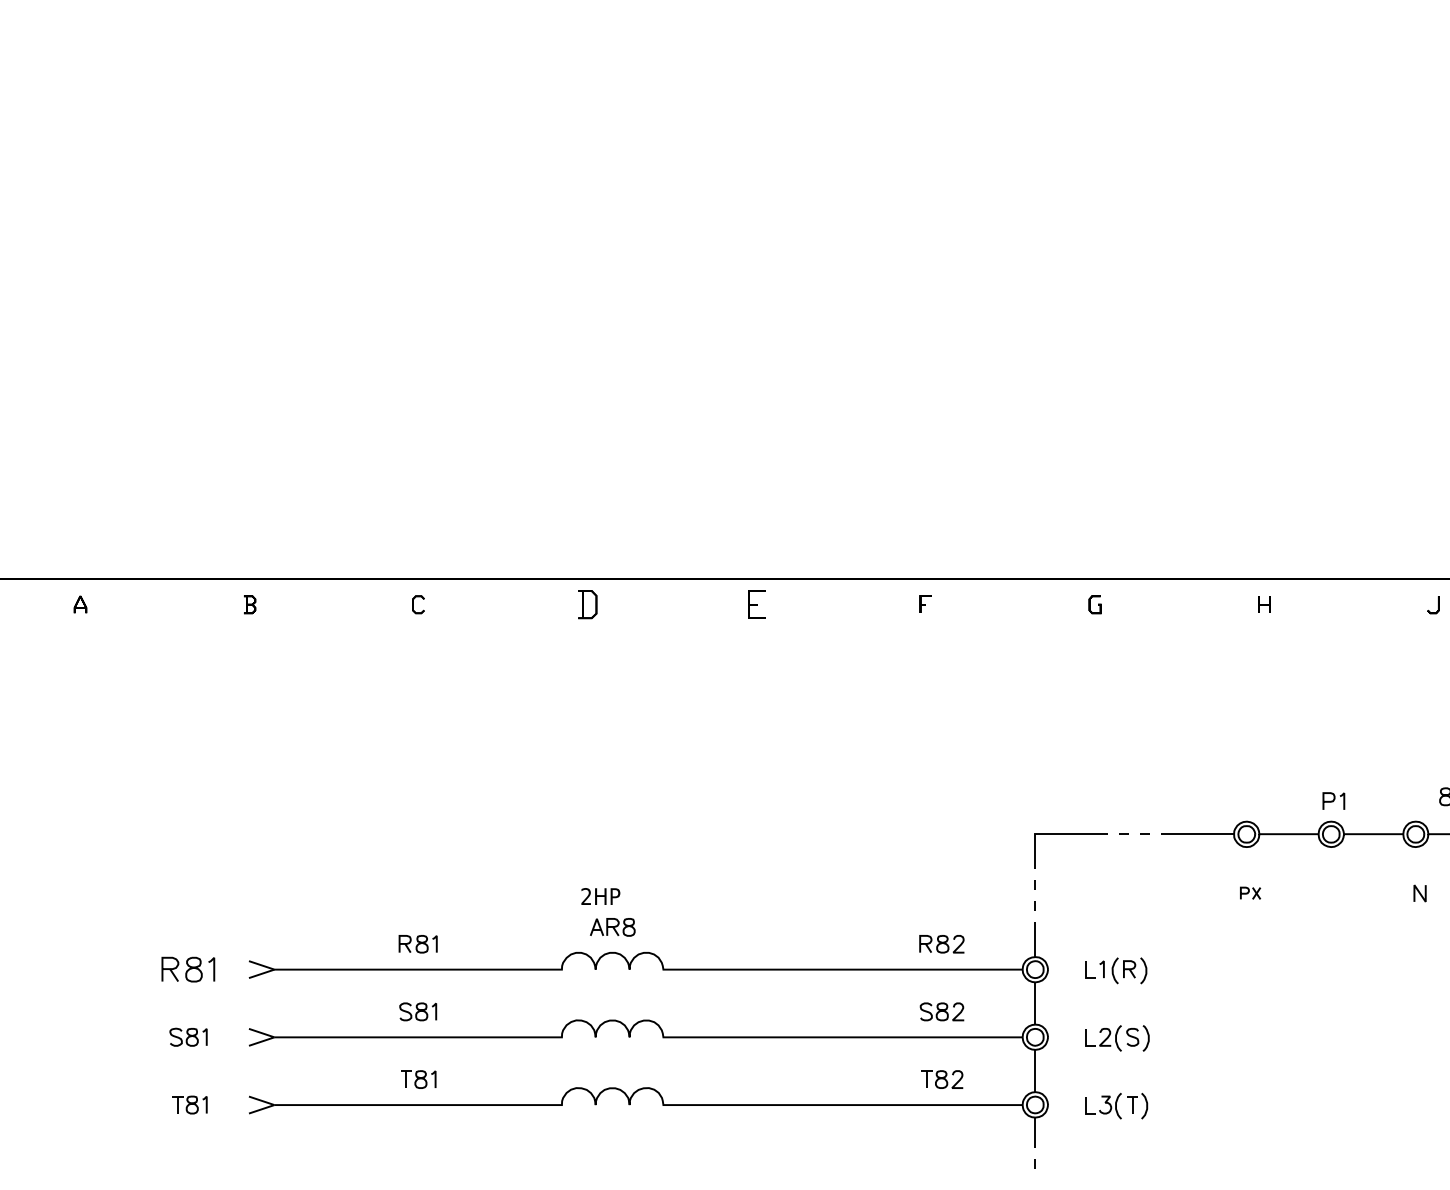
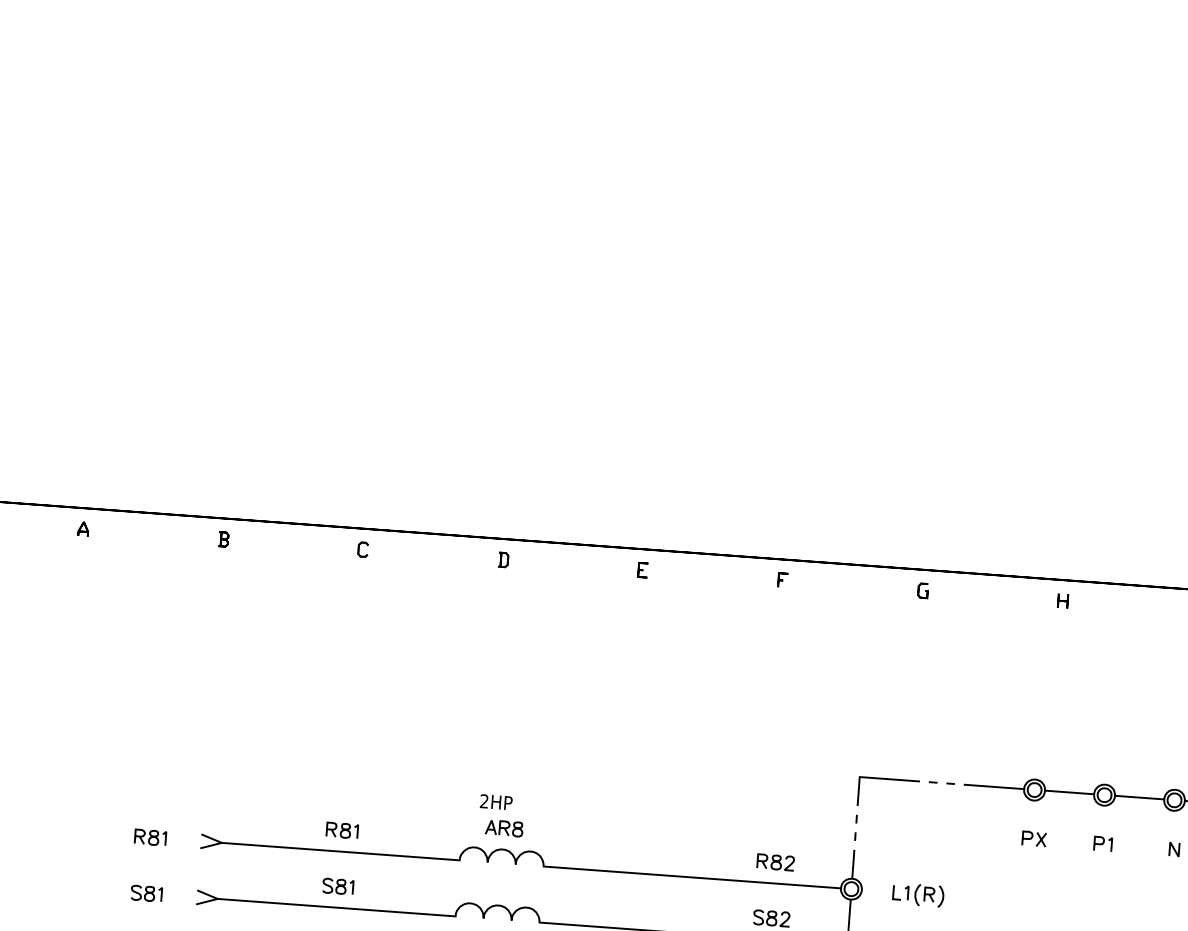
part: (588, 604) -> (503, 559), size x0.62
part: (755, 604) -> (642, 569), size x0.62
part: (1333, 800) -> (1102, 843), moved
part: (1250, 893) -> (1034, 839), size x1.43
part: (187, 969) -> (149, 837), size x0.71

